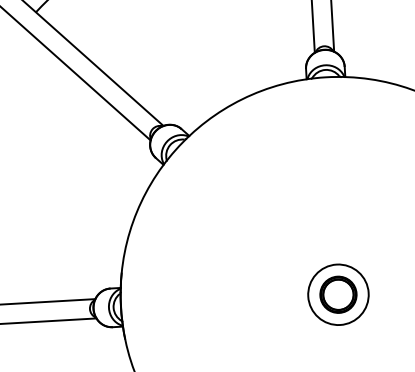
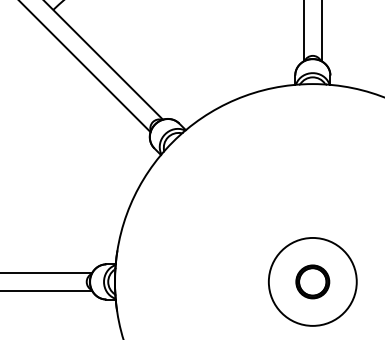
circle: (338, 294) -> (312, 281), size x1.6

